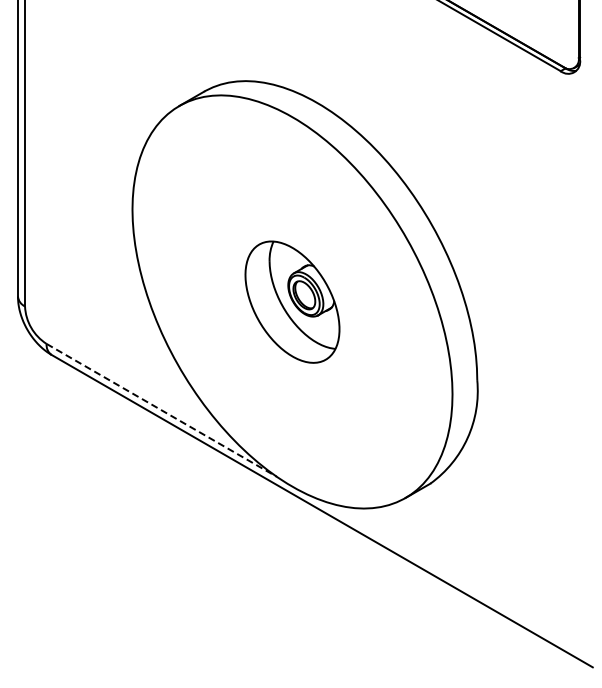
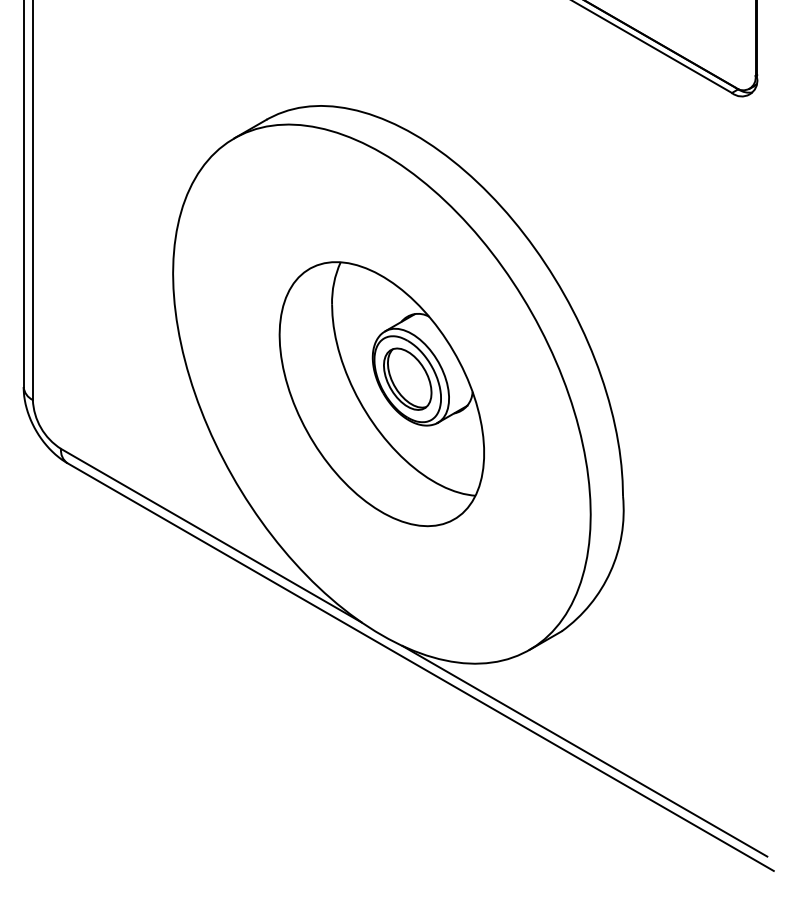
part: (292, 302) -> (381, 394), size x1.67
line: (161, 410) -> (210, 535), dashed -> solid
line: (447, 575) -> (584, 751), added

